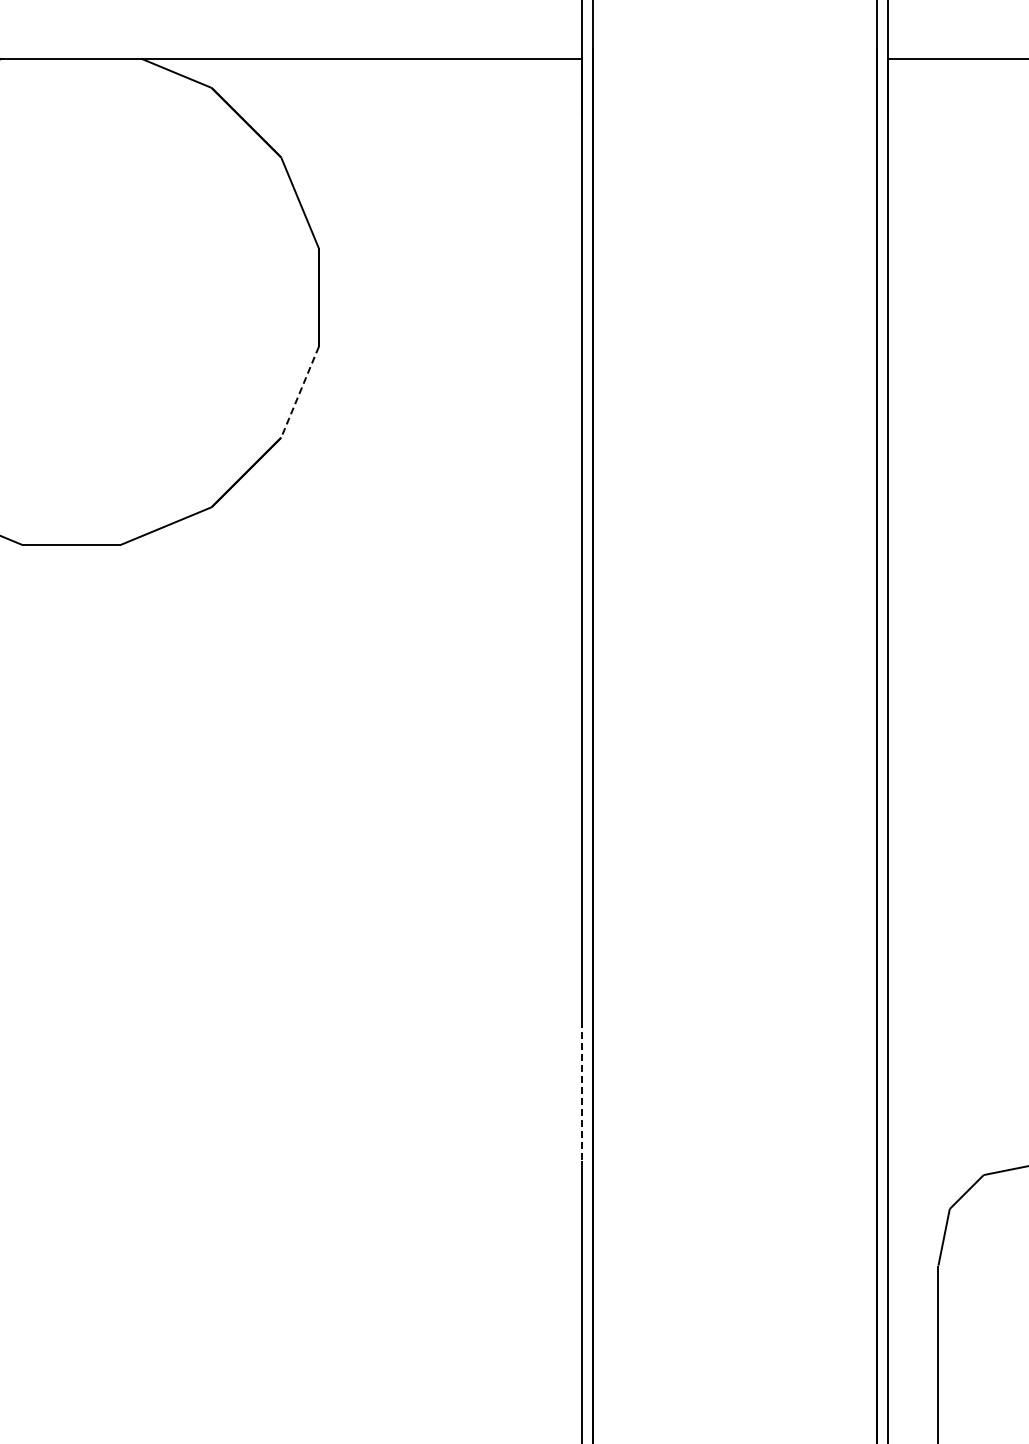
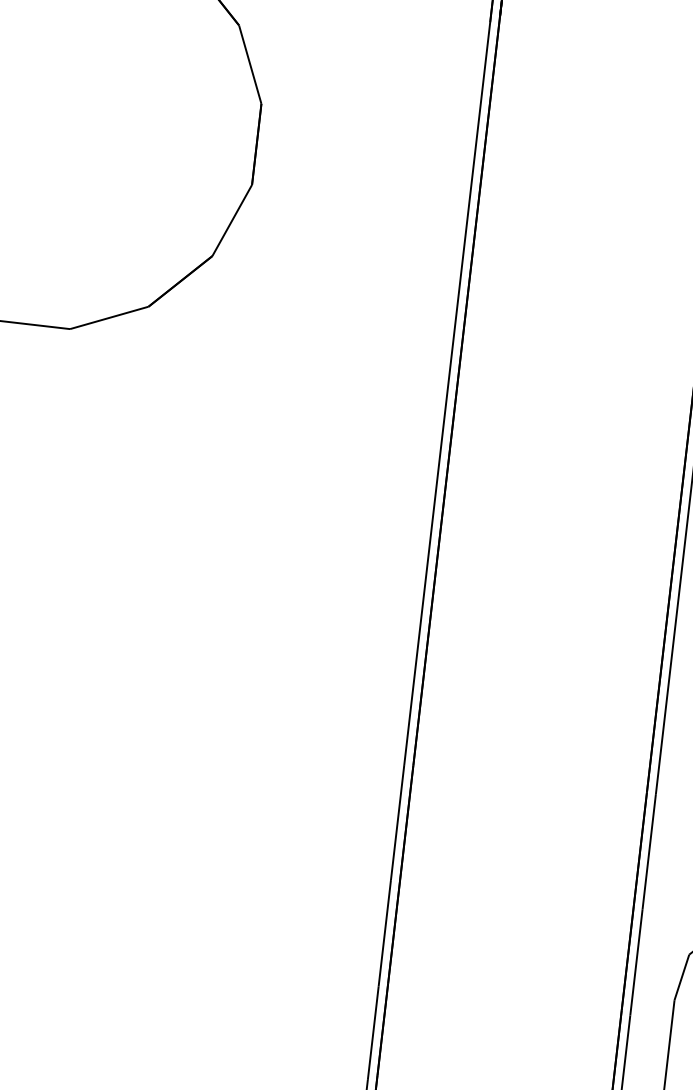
line: (299, 392) -> (231, 220), dashed -> solid
line: (581, 1091) -> (397, 822), dashed -> solid

